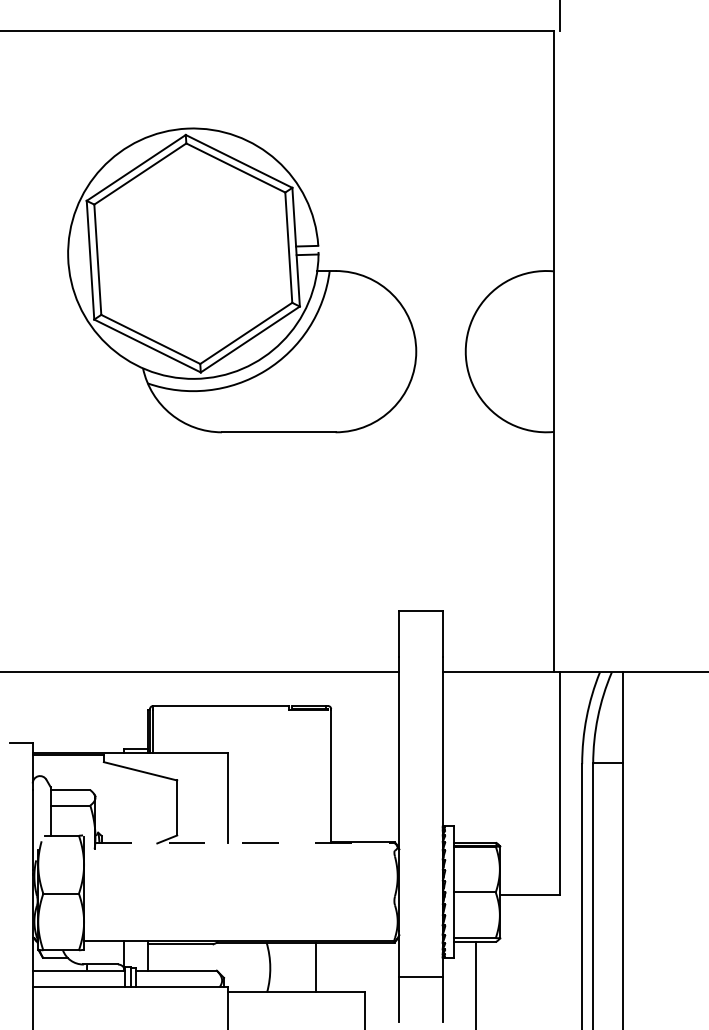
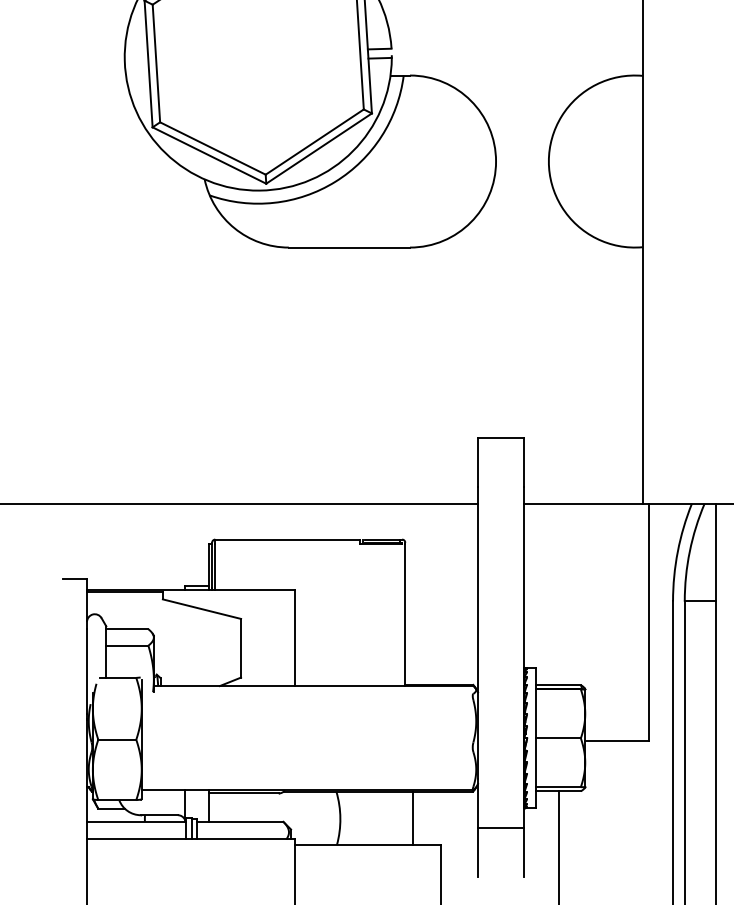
line: (245, 843) -> (313, 686), dashed -> solid
line: (316, 967) -> (413, 818), moved

